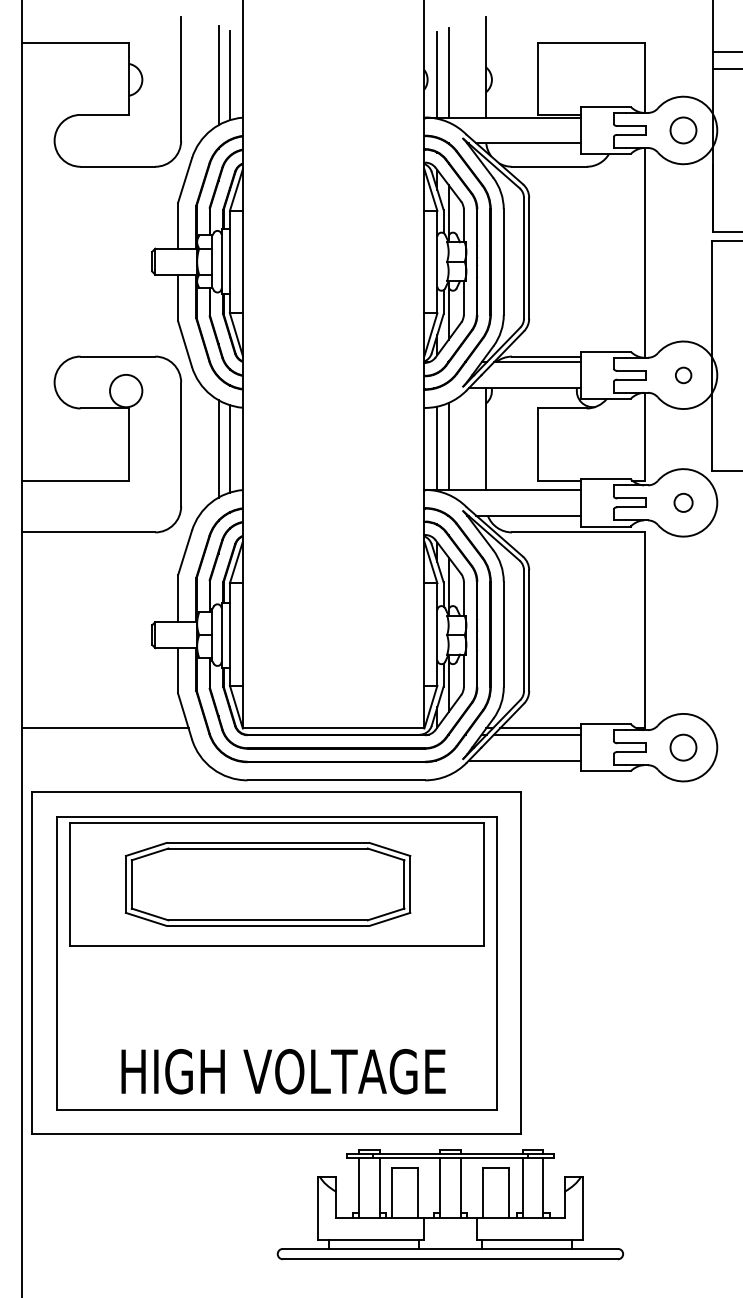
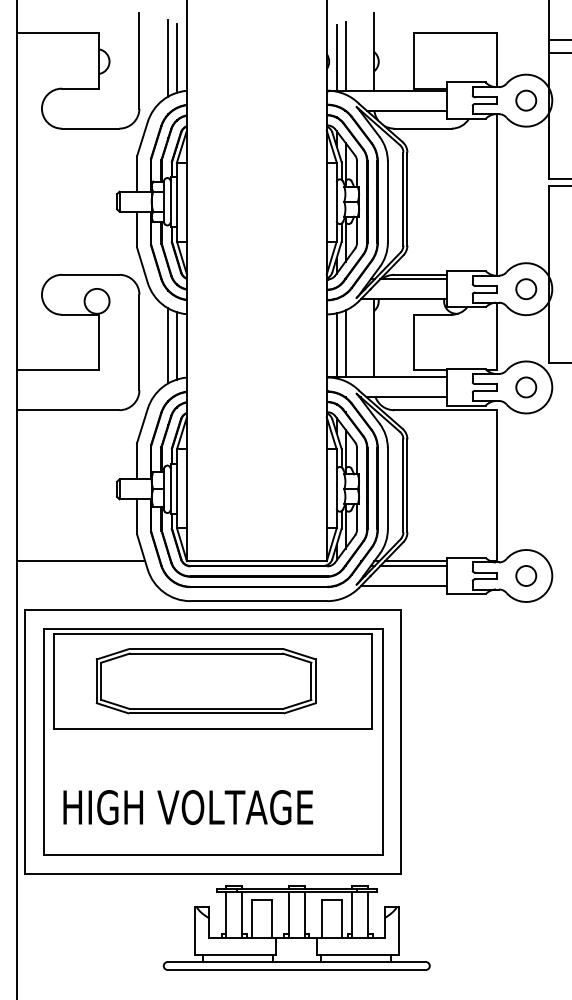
circle: (683, 375) -> (526, 289), size x1.67
circle: (683, 502) -> (526, 387), size x1.43
text: (283, 1071) -> (188, 807), moved
part: (450, 1204) -> (296, 927), moved

